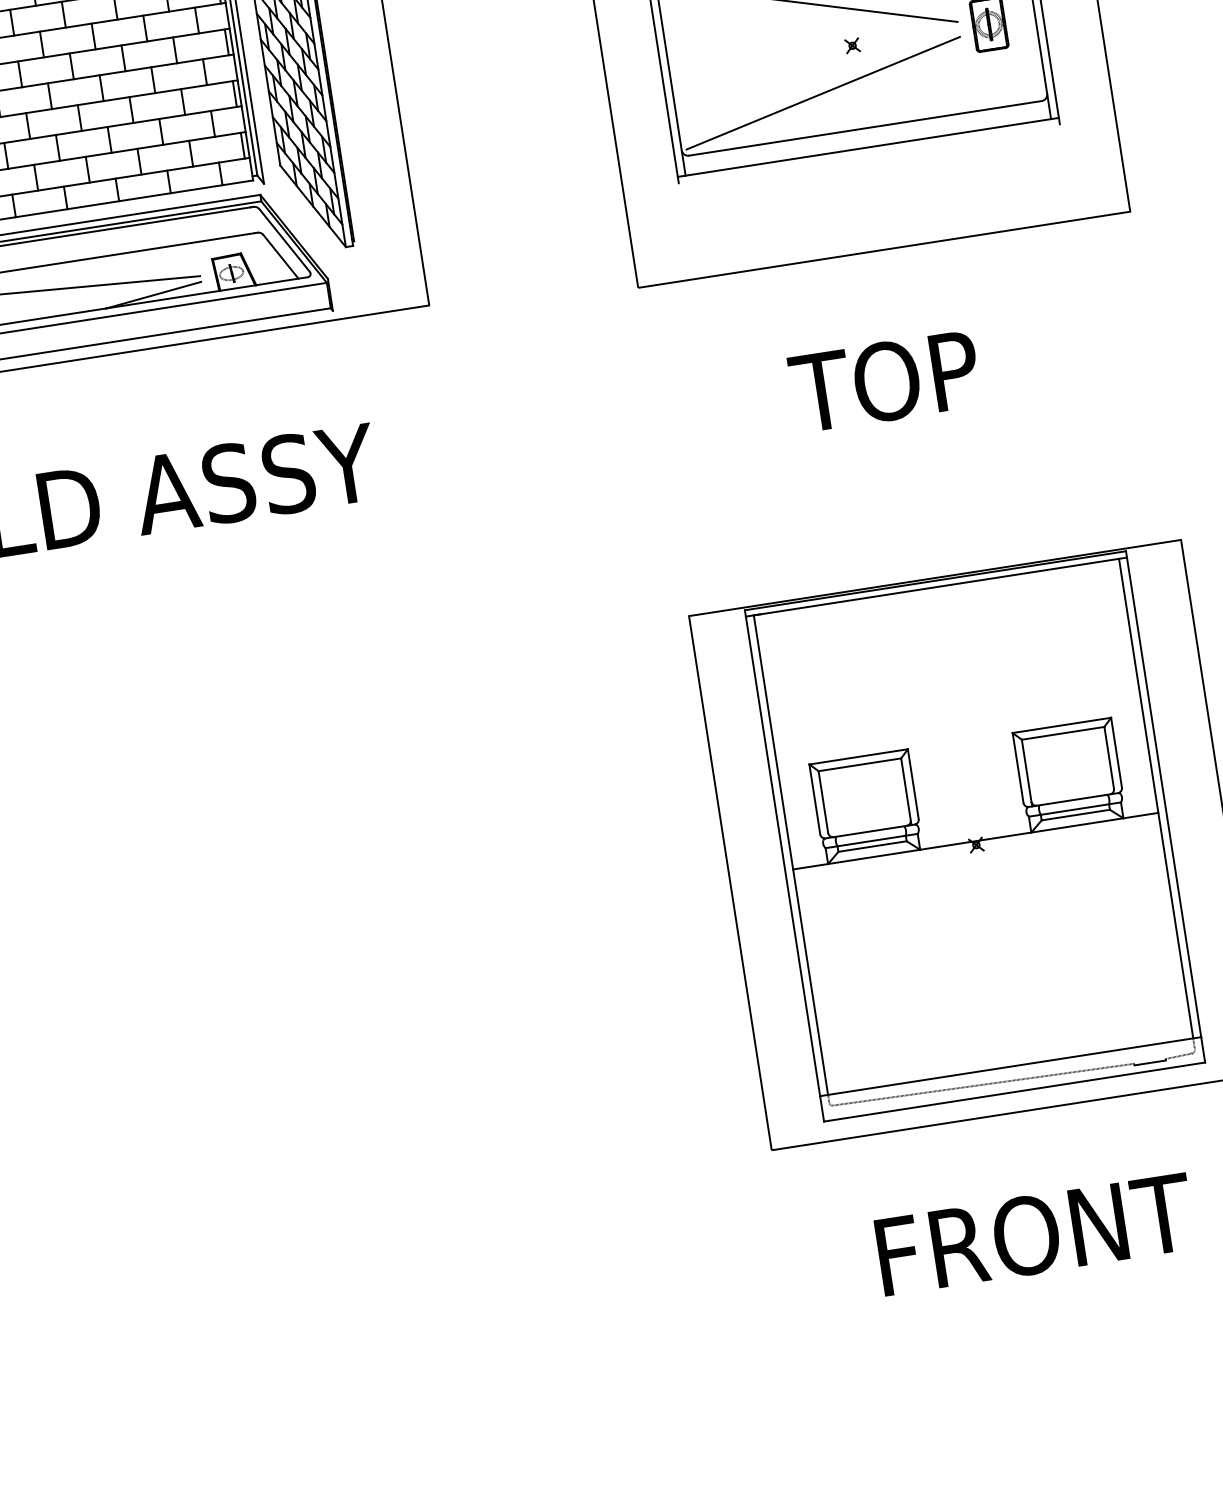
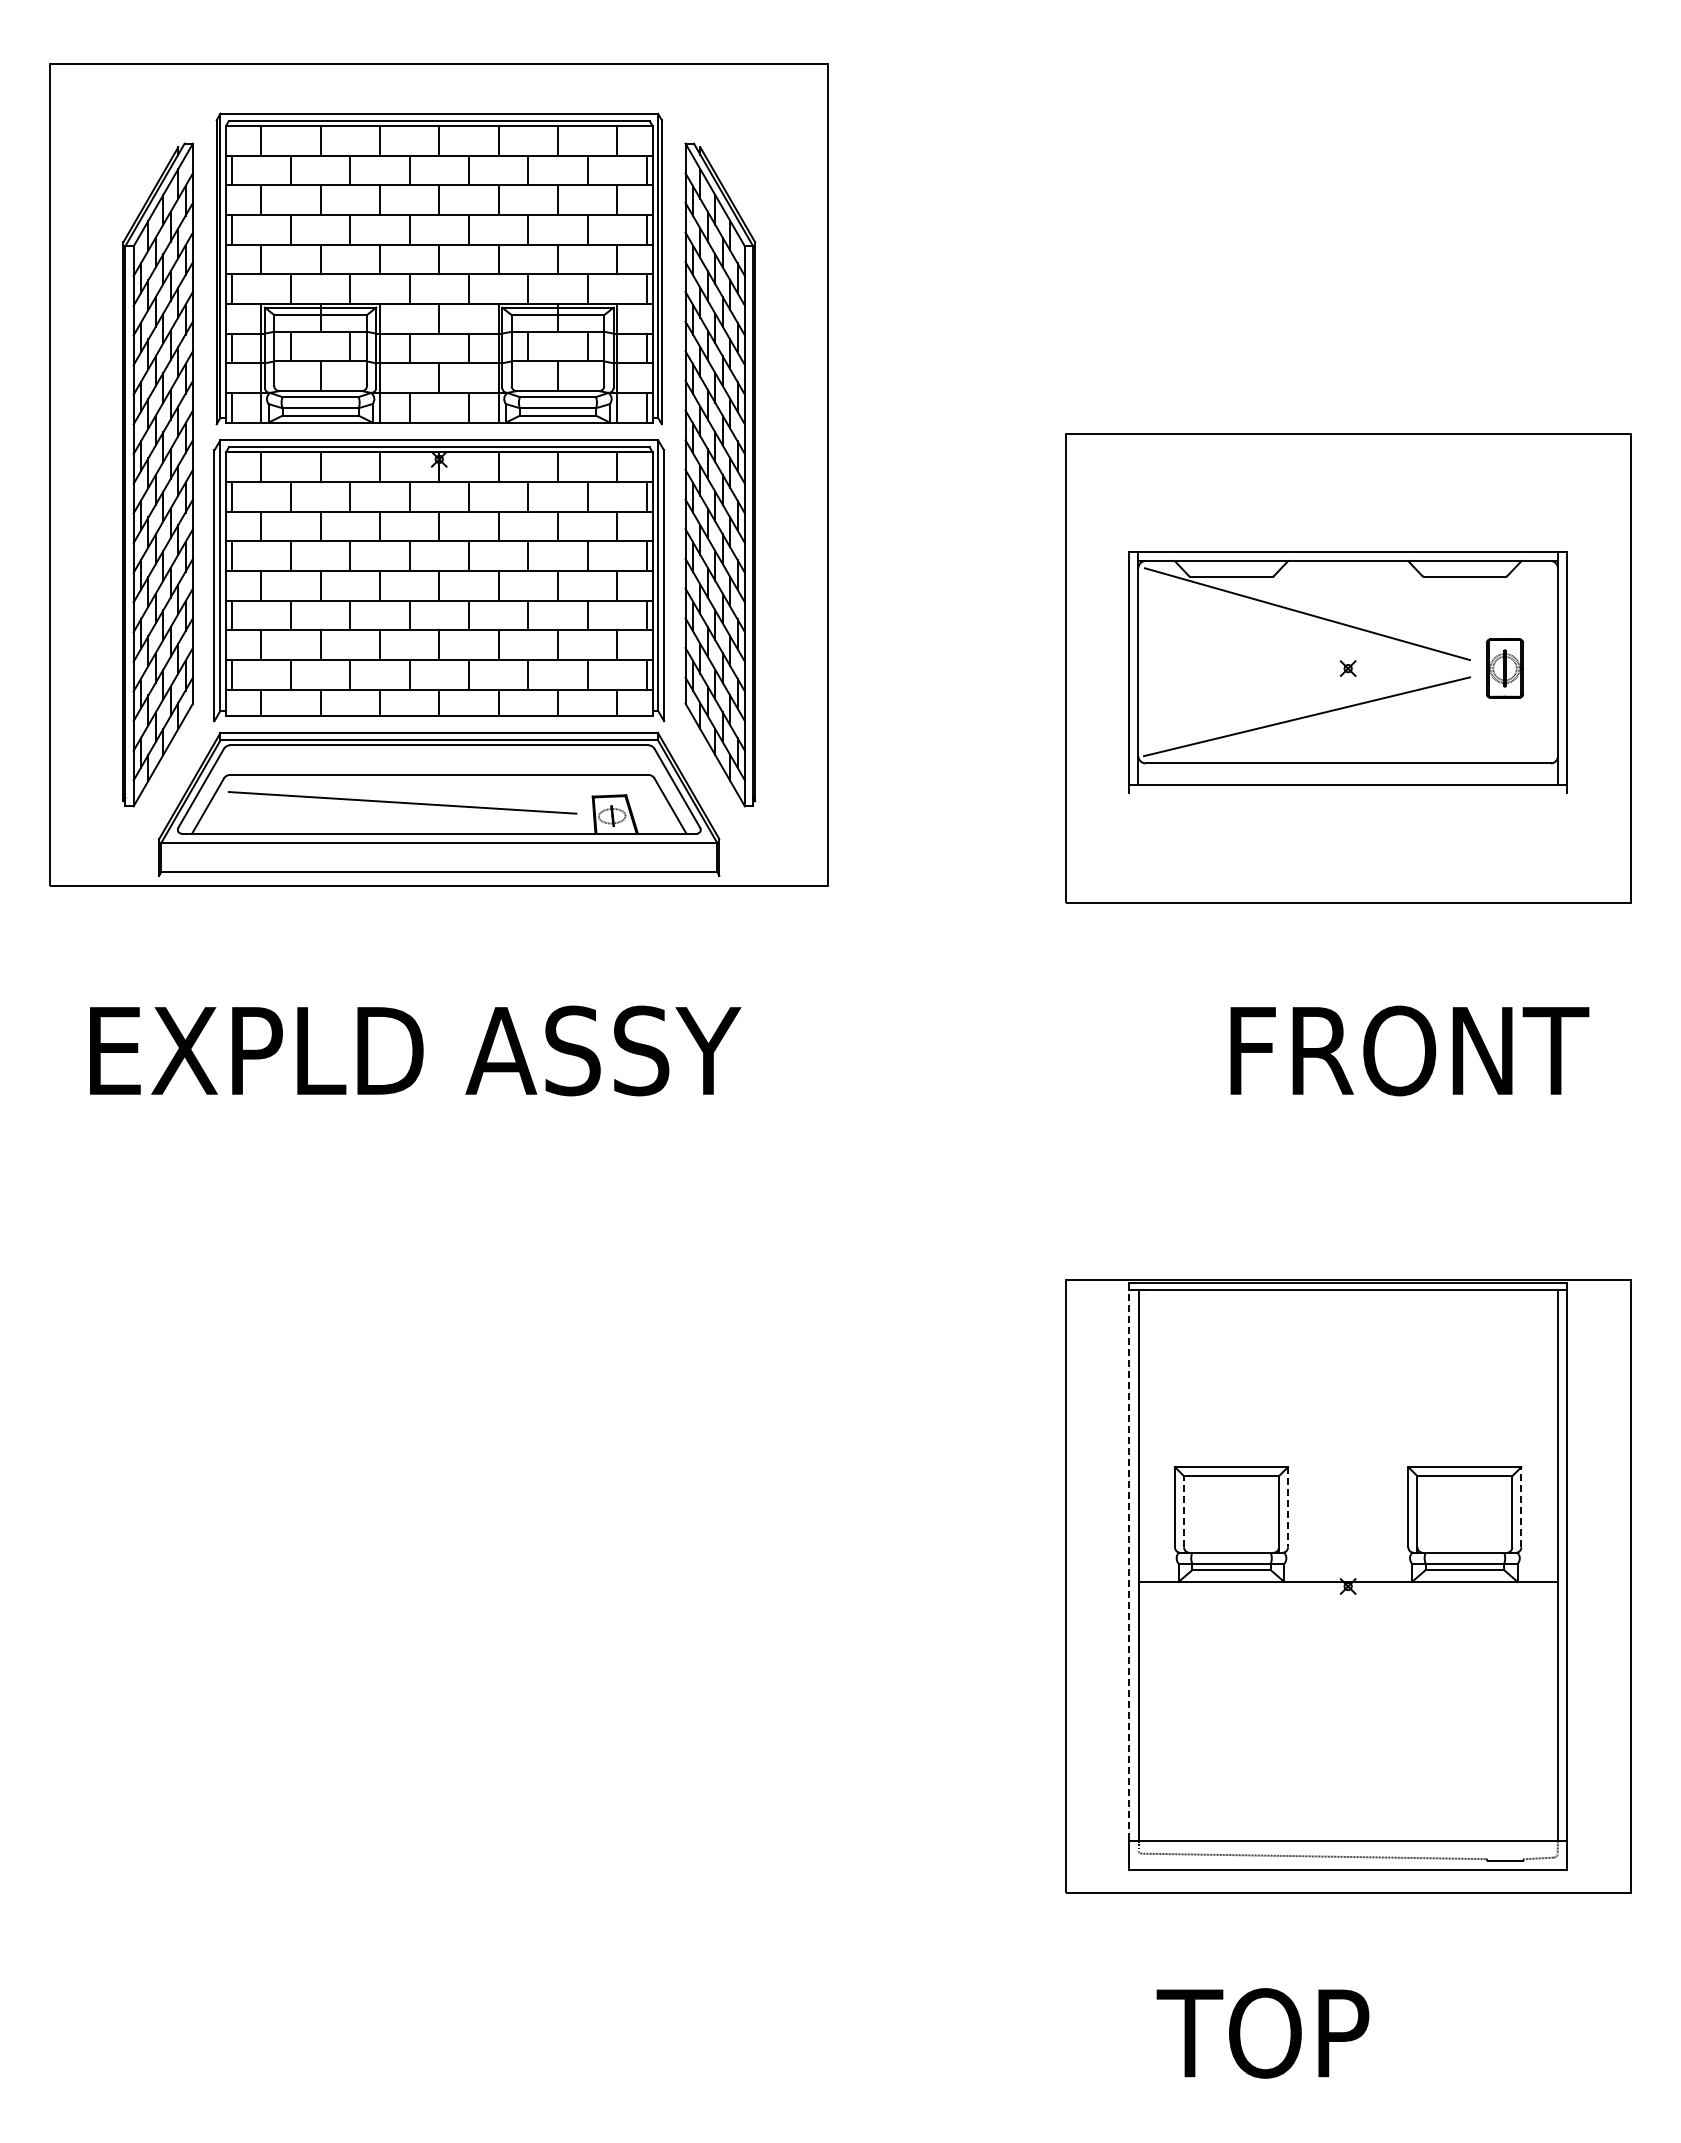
line: (153, 294) -> (520, 826), removed
text: (953, 370) -> (1404, 1050), TOP -> FRONT
line: (1116, 752) -> (1521, 1506), solid -> dashed
line: (913, 784) -> (1288, 1507), solid -> dashed
line: (823, 801) -> (1184, 1511), solid -> dashed
line: (782, 852) -> (1129, 1561), solid -> dashed
text: (1030, 1235) -> (1341, 2033), FRONT -> TOP

